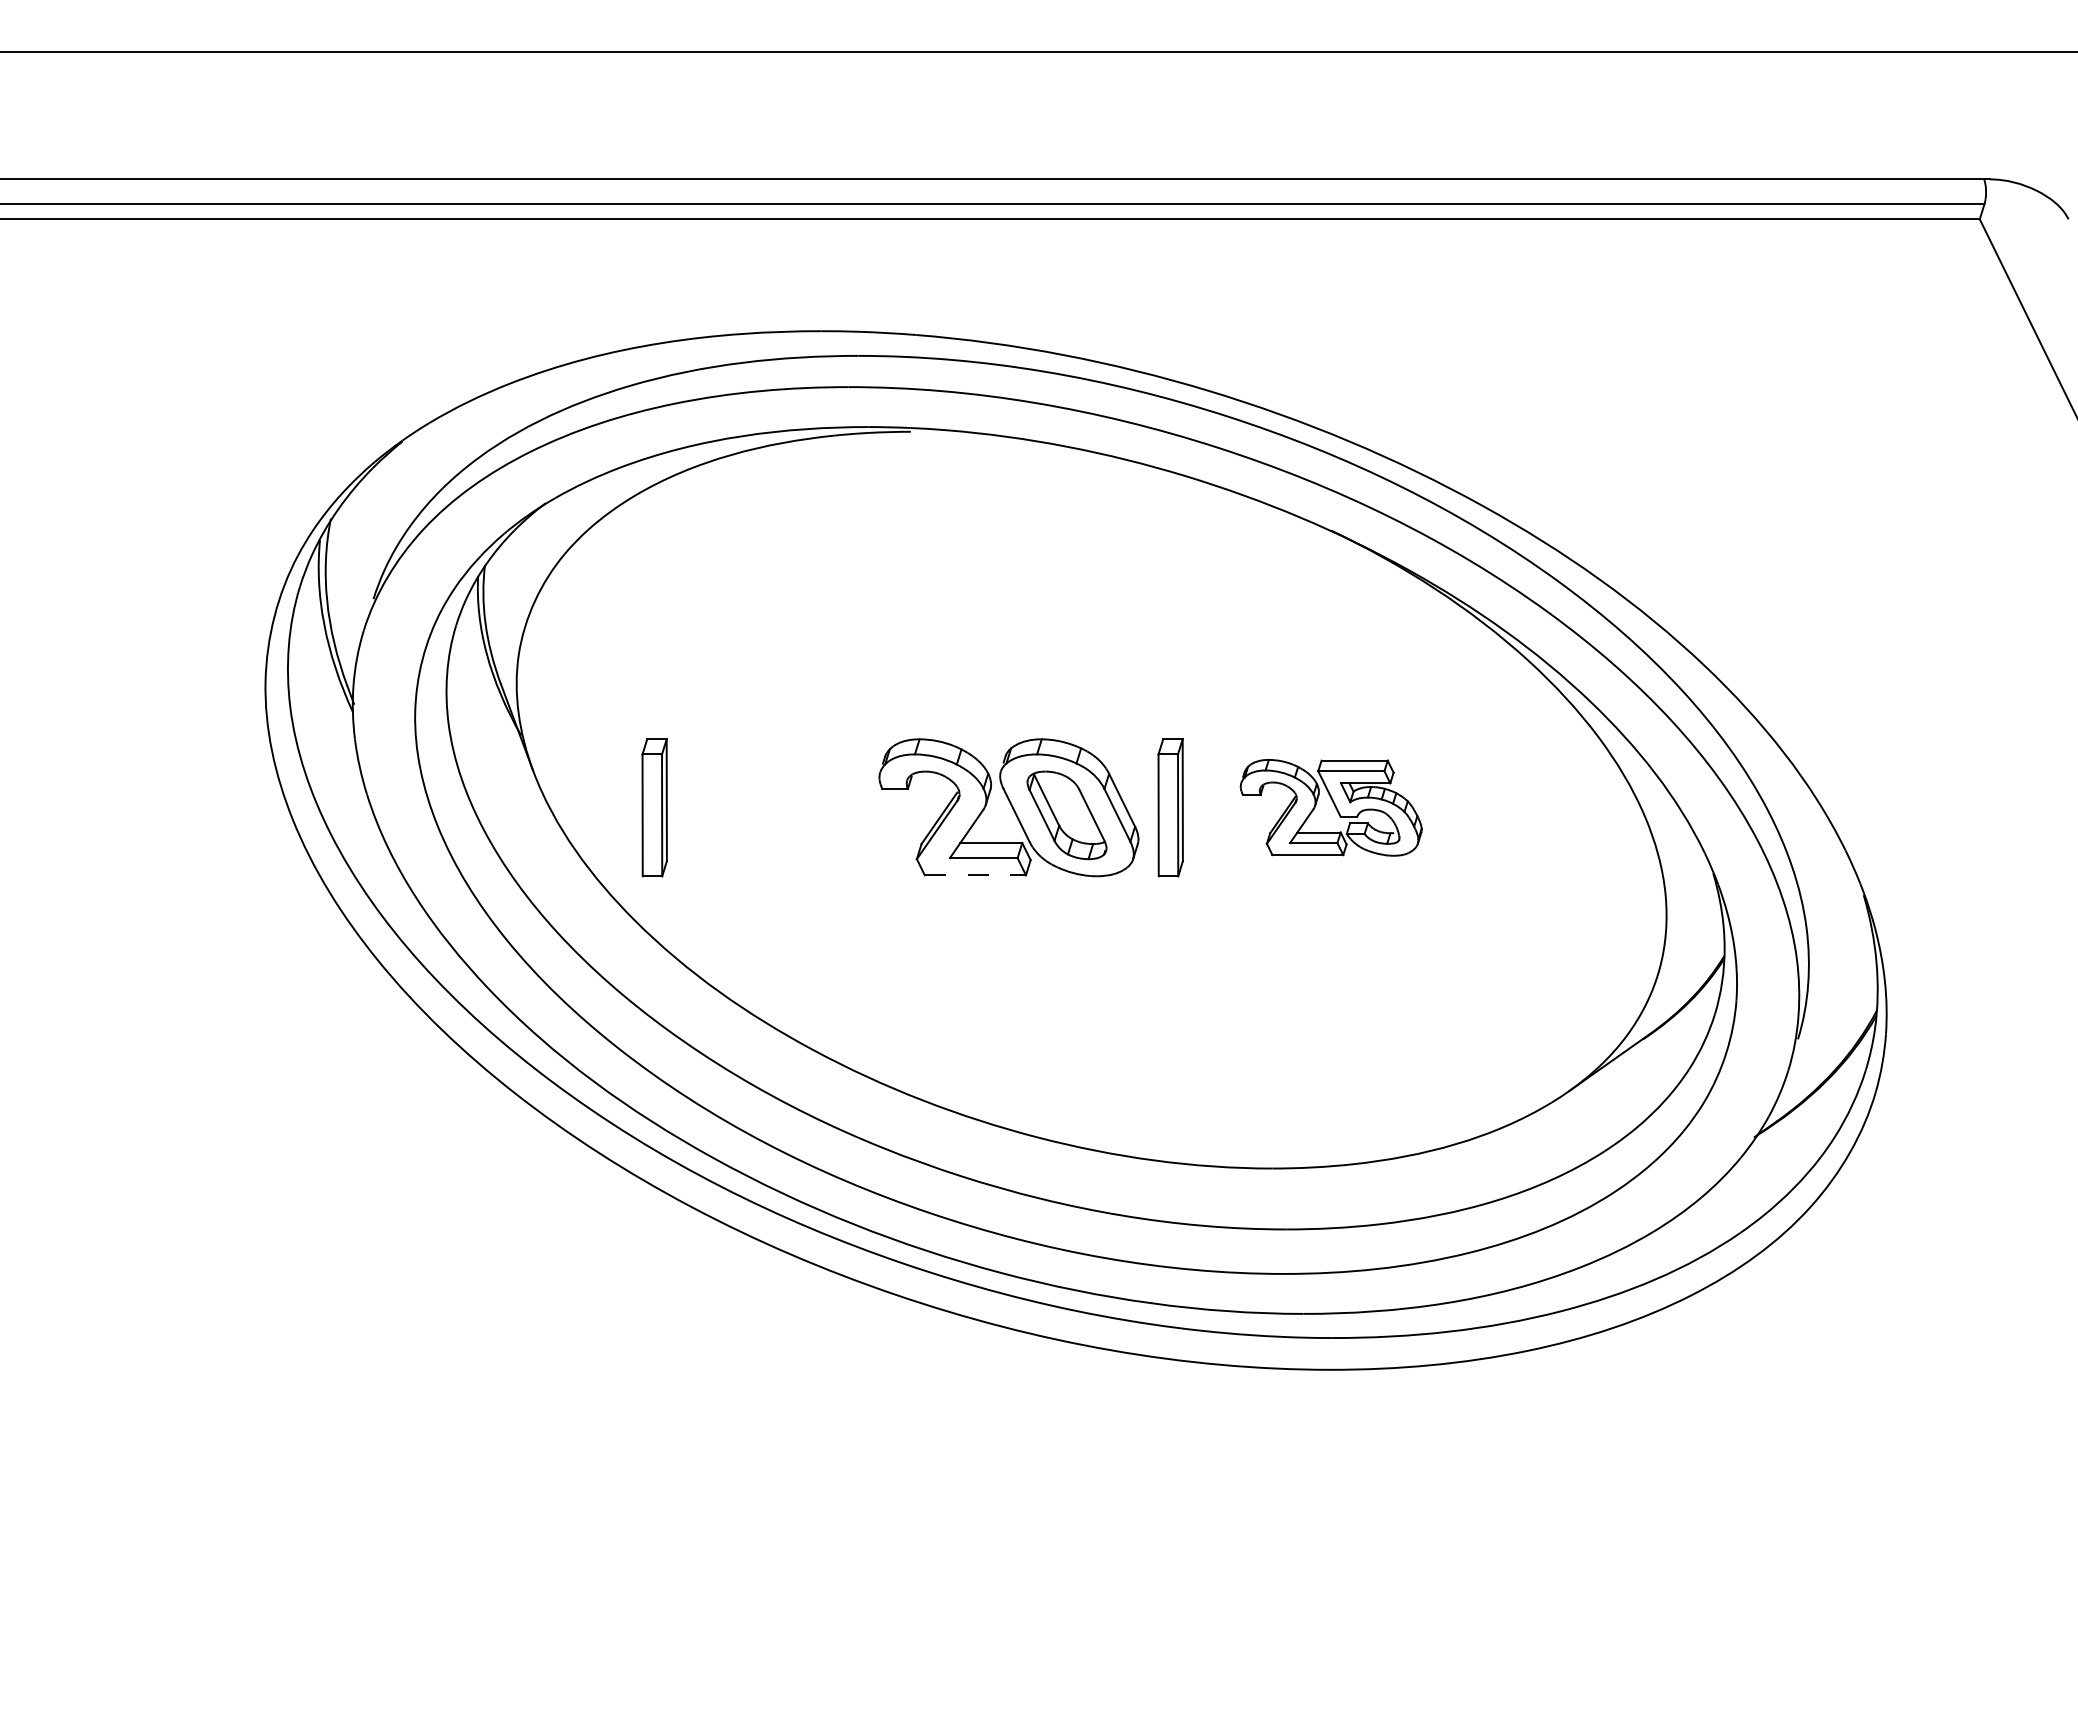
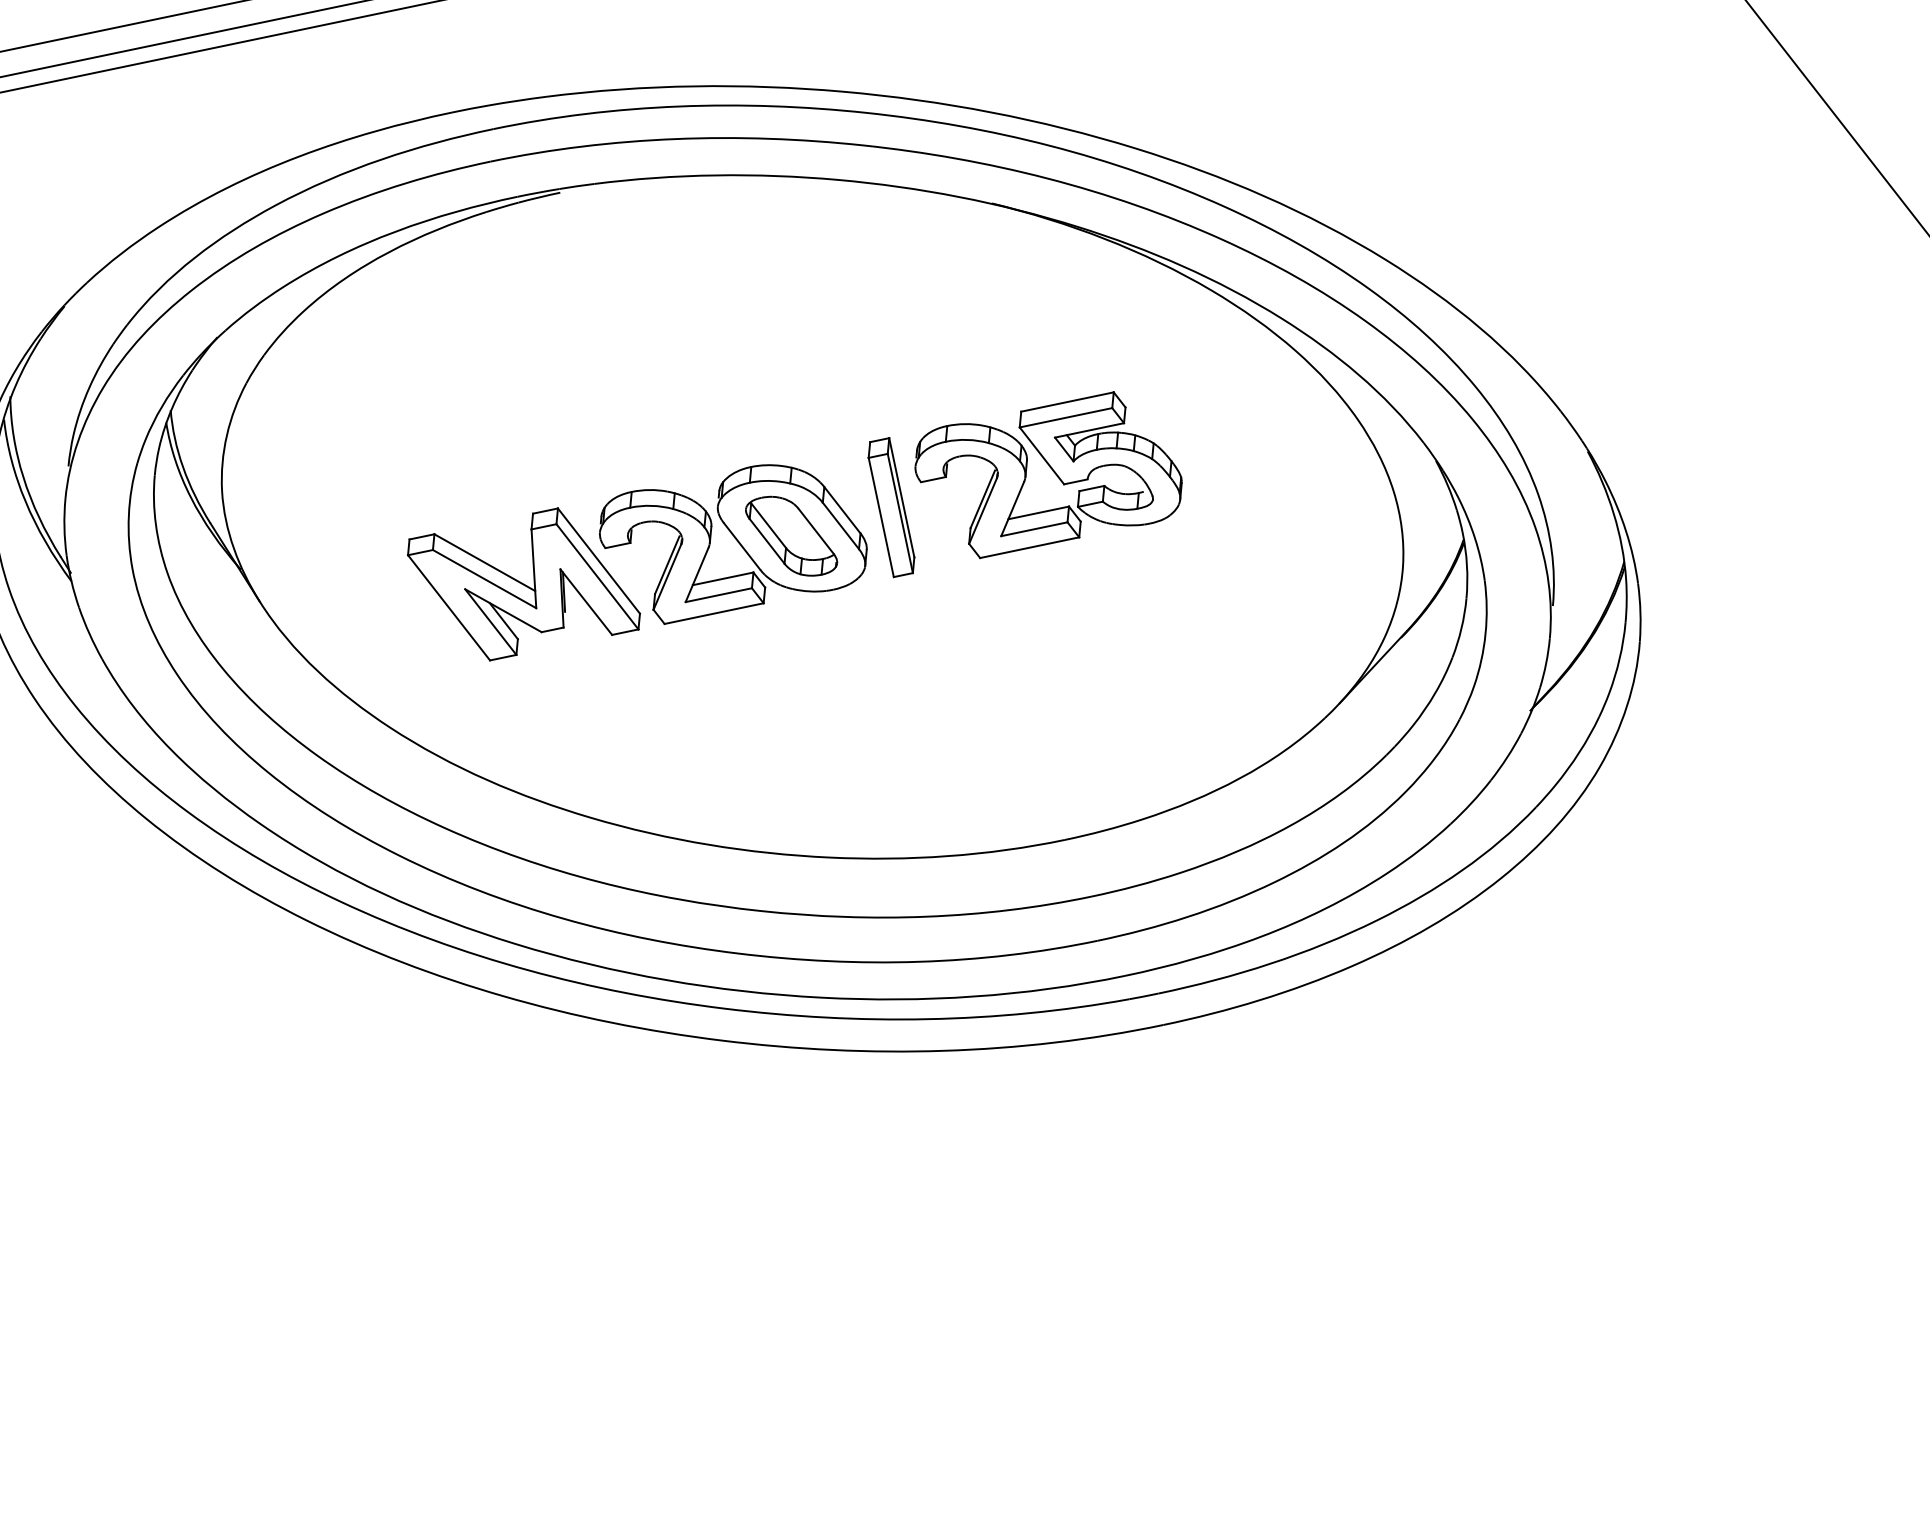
part: (654, 807) -> (386, 612), removed
part: (794, 807) -> (523, 584), added
part: (1331, 807) -> (1048, 474), size x1.43
line: (975, 875) -> (714, 613), dashed -> solid

